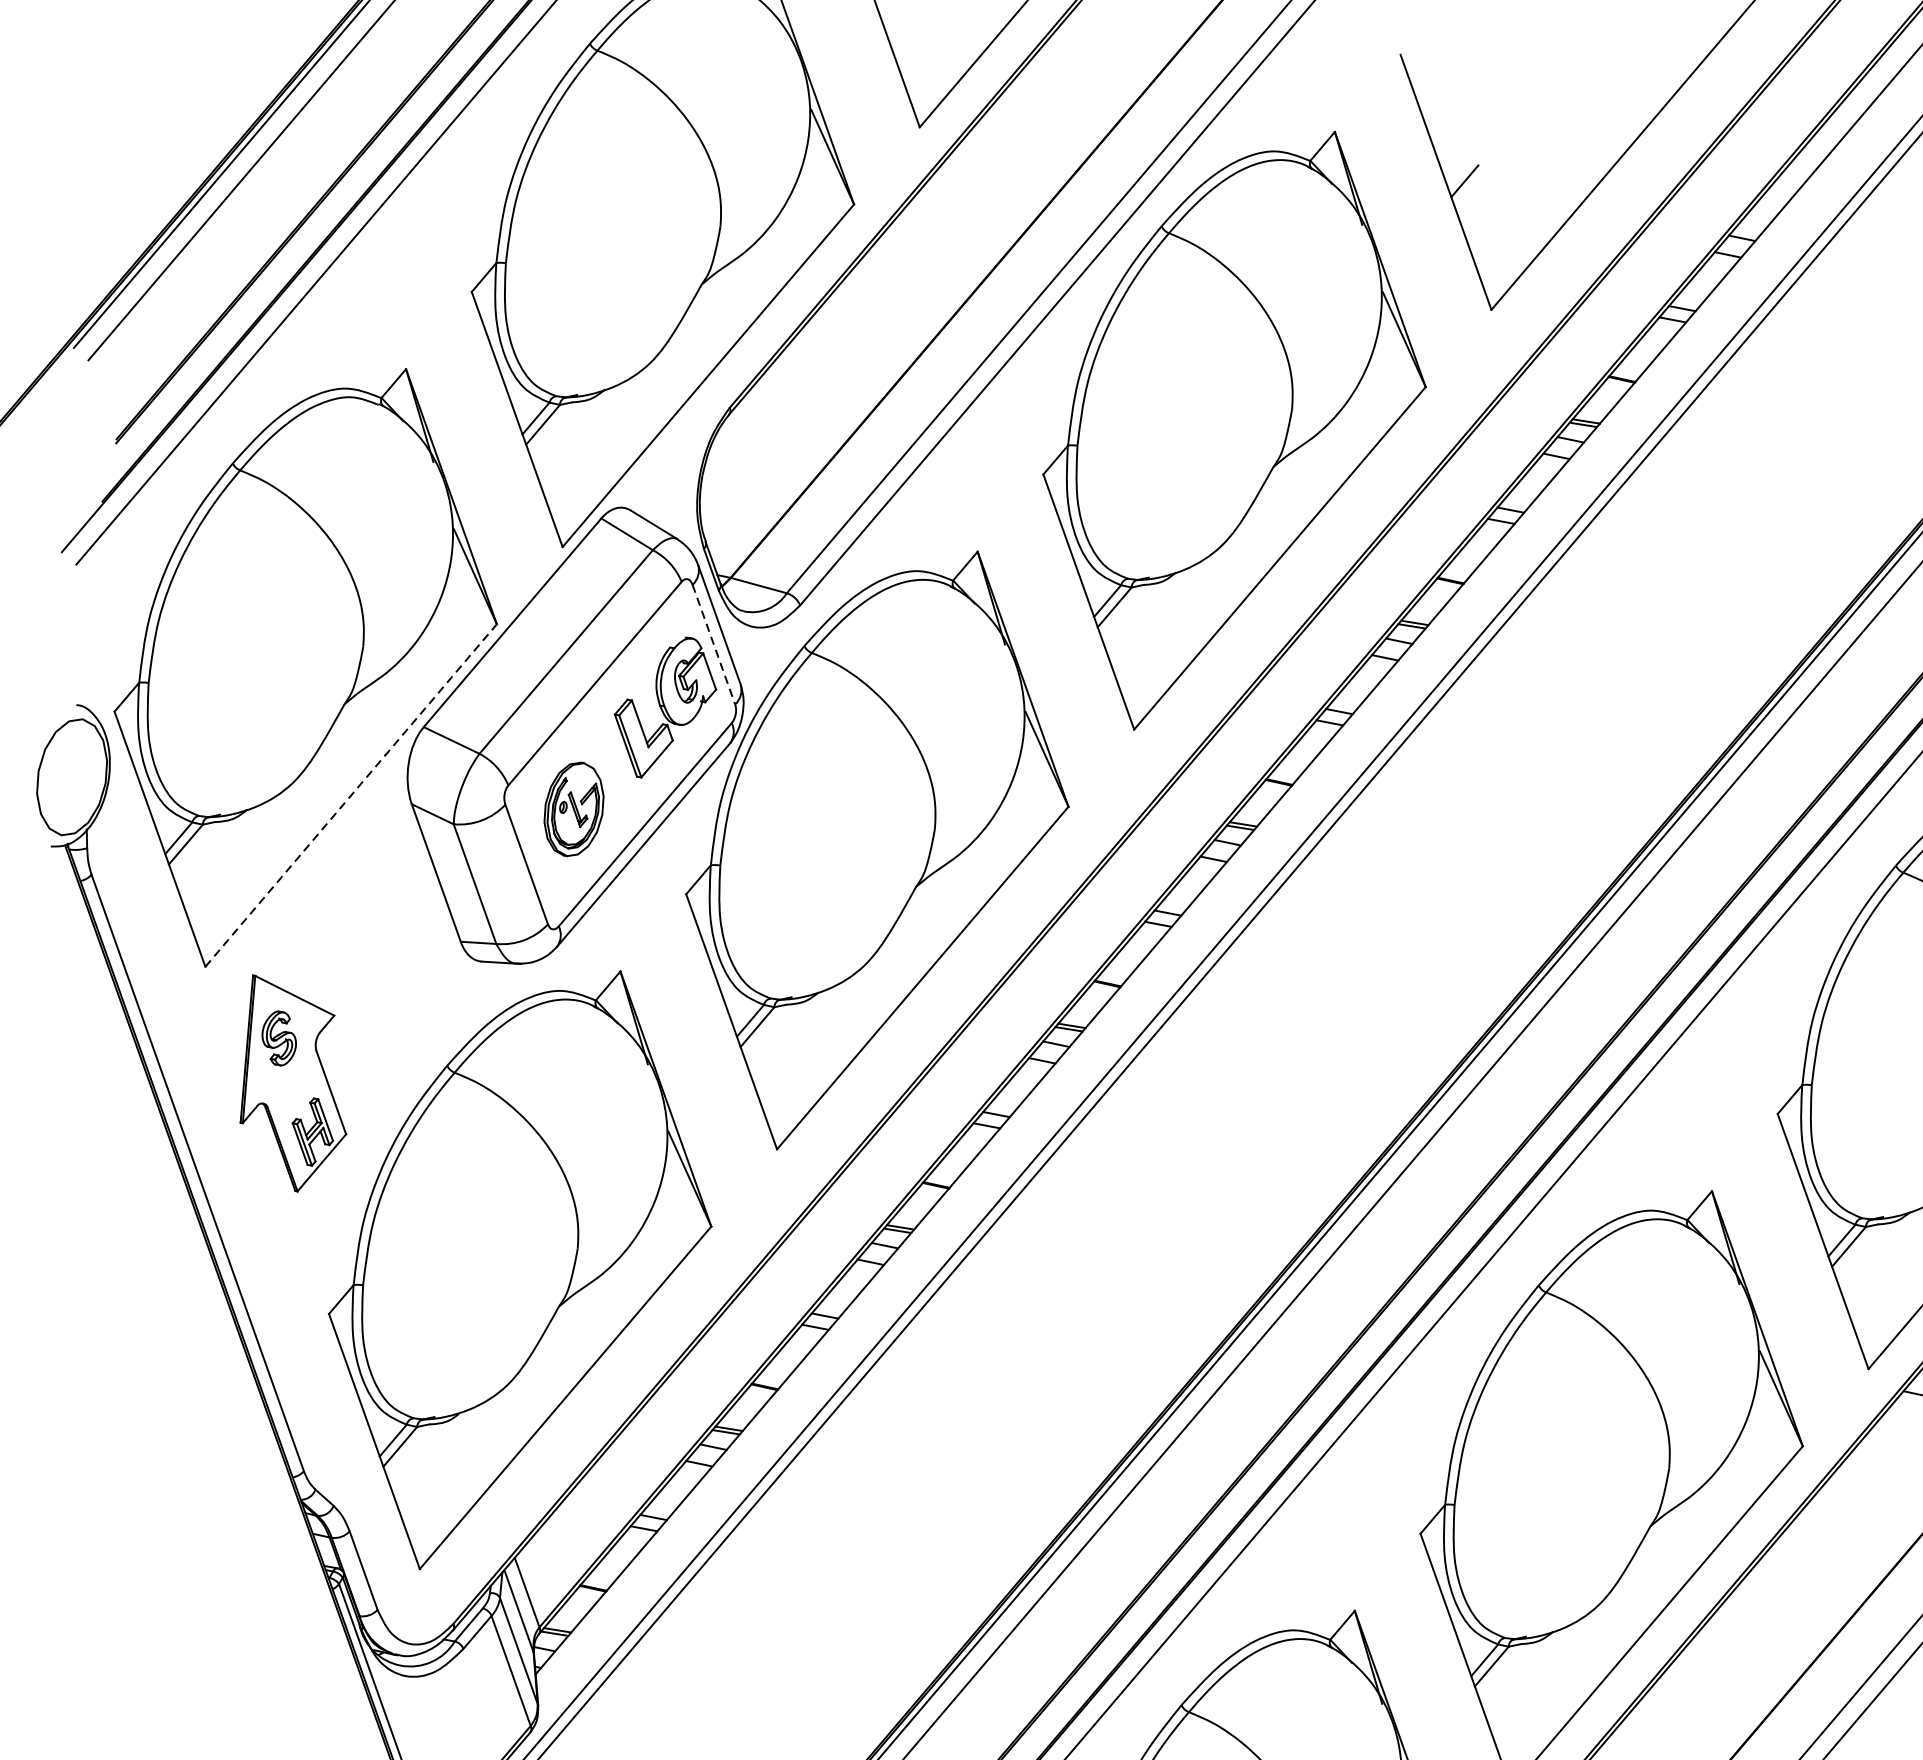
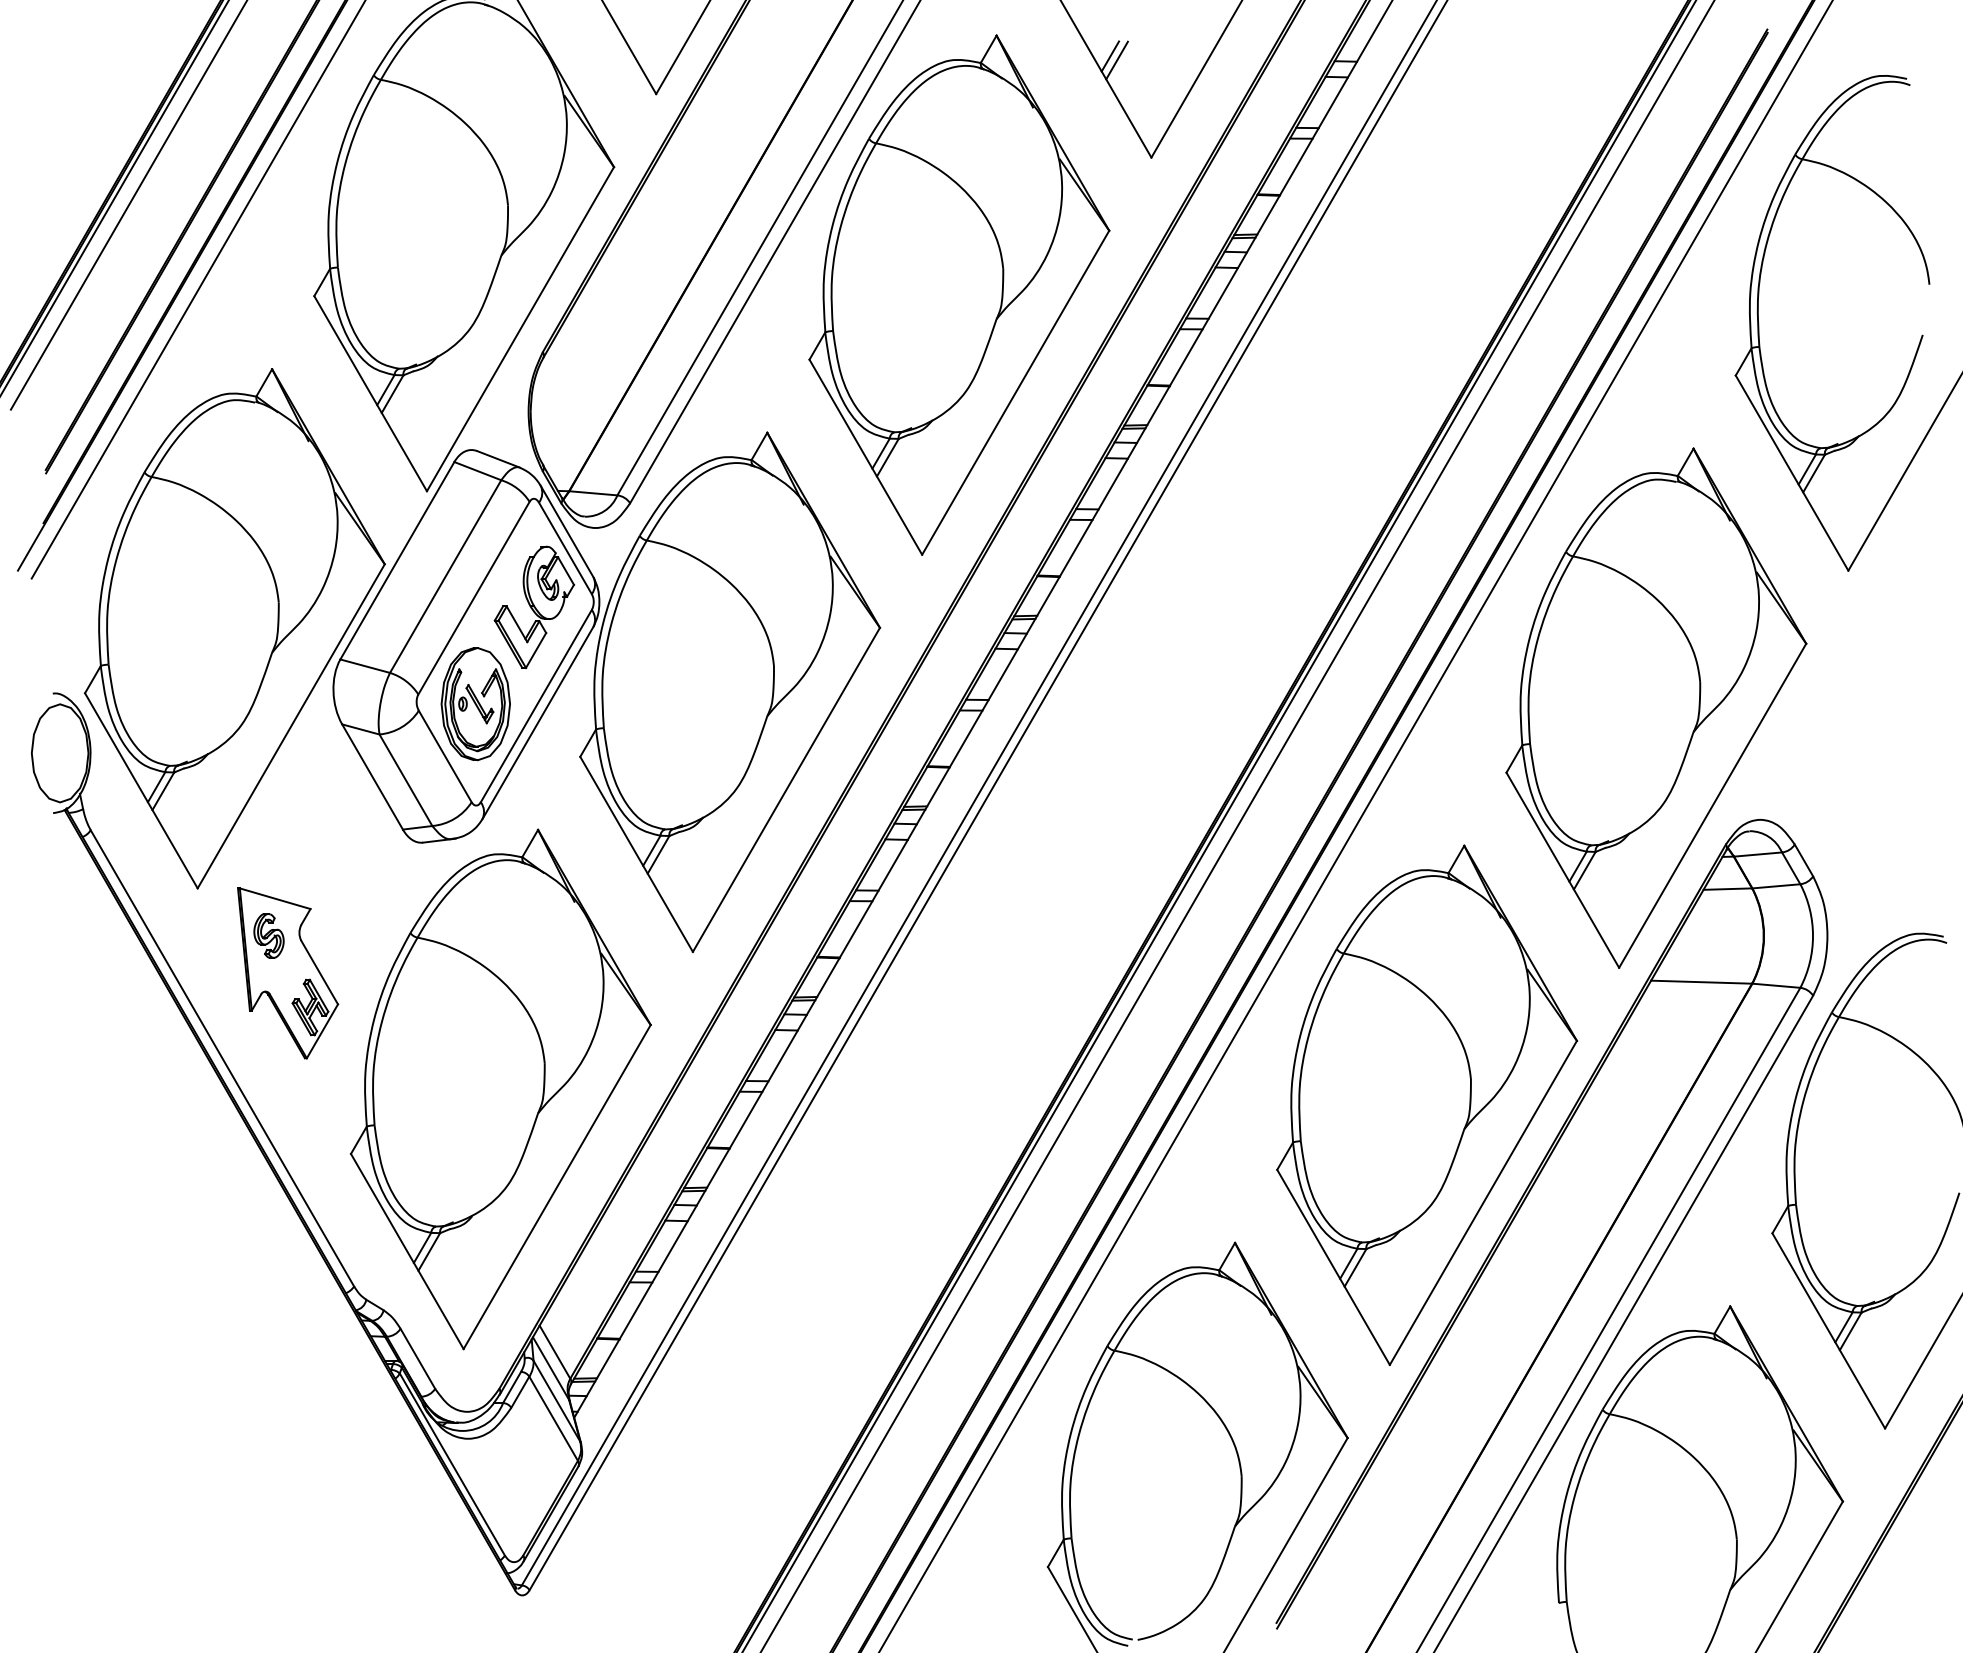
line: (1471, 187) -> (1116, 60), added
line: (713, 644) -> (565, 548), dashed -> solid
line: (351, 794) -> (291, 725), dashed -> solid
part: (573, 809) -> (475, 704), size x1.43

